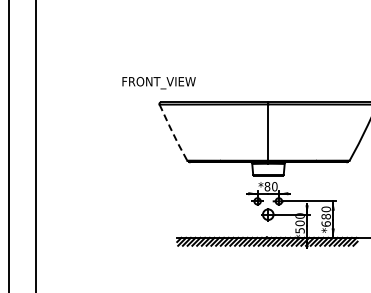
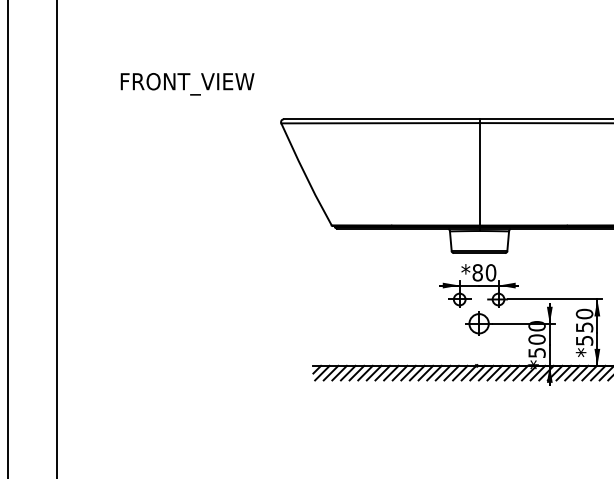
text: (158, 83) -> (186, 84), moved
line: (172, 132) -> (304, 174), dashed -> solid
text: (325, 219) -> (583, 332), *680 -> *550

